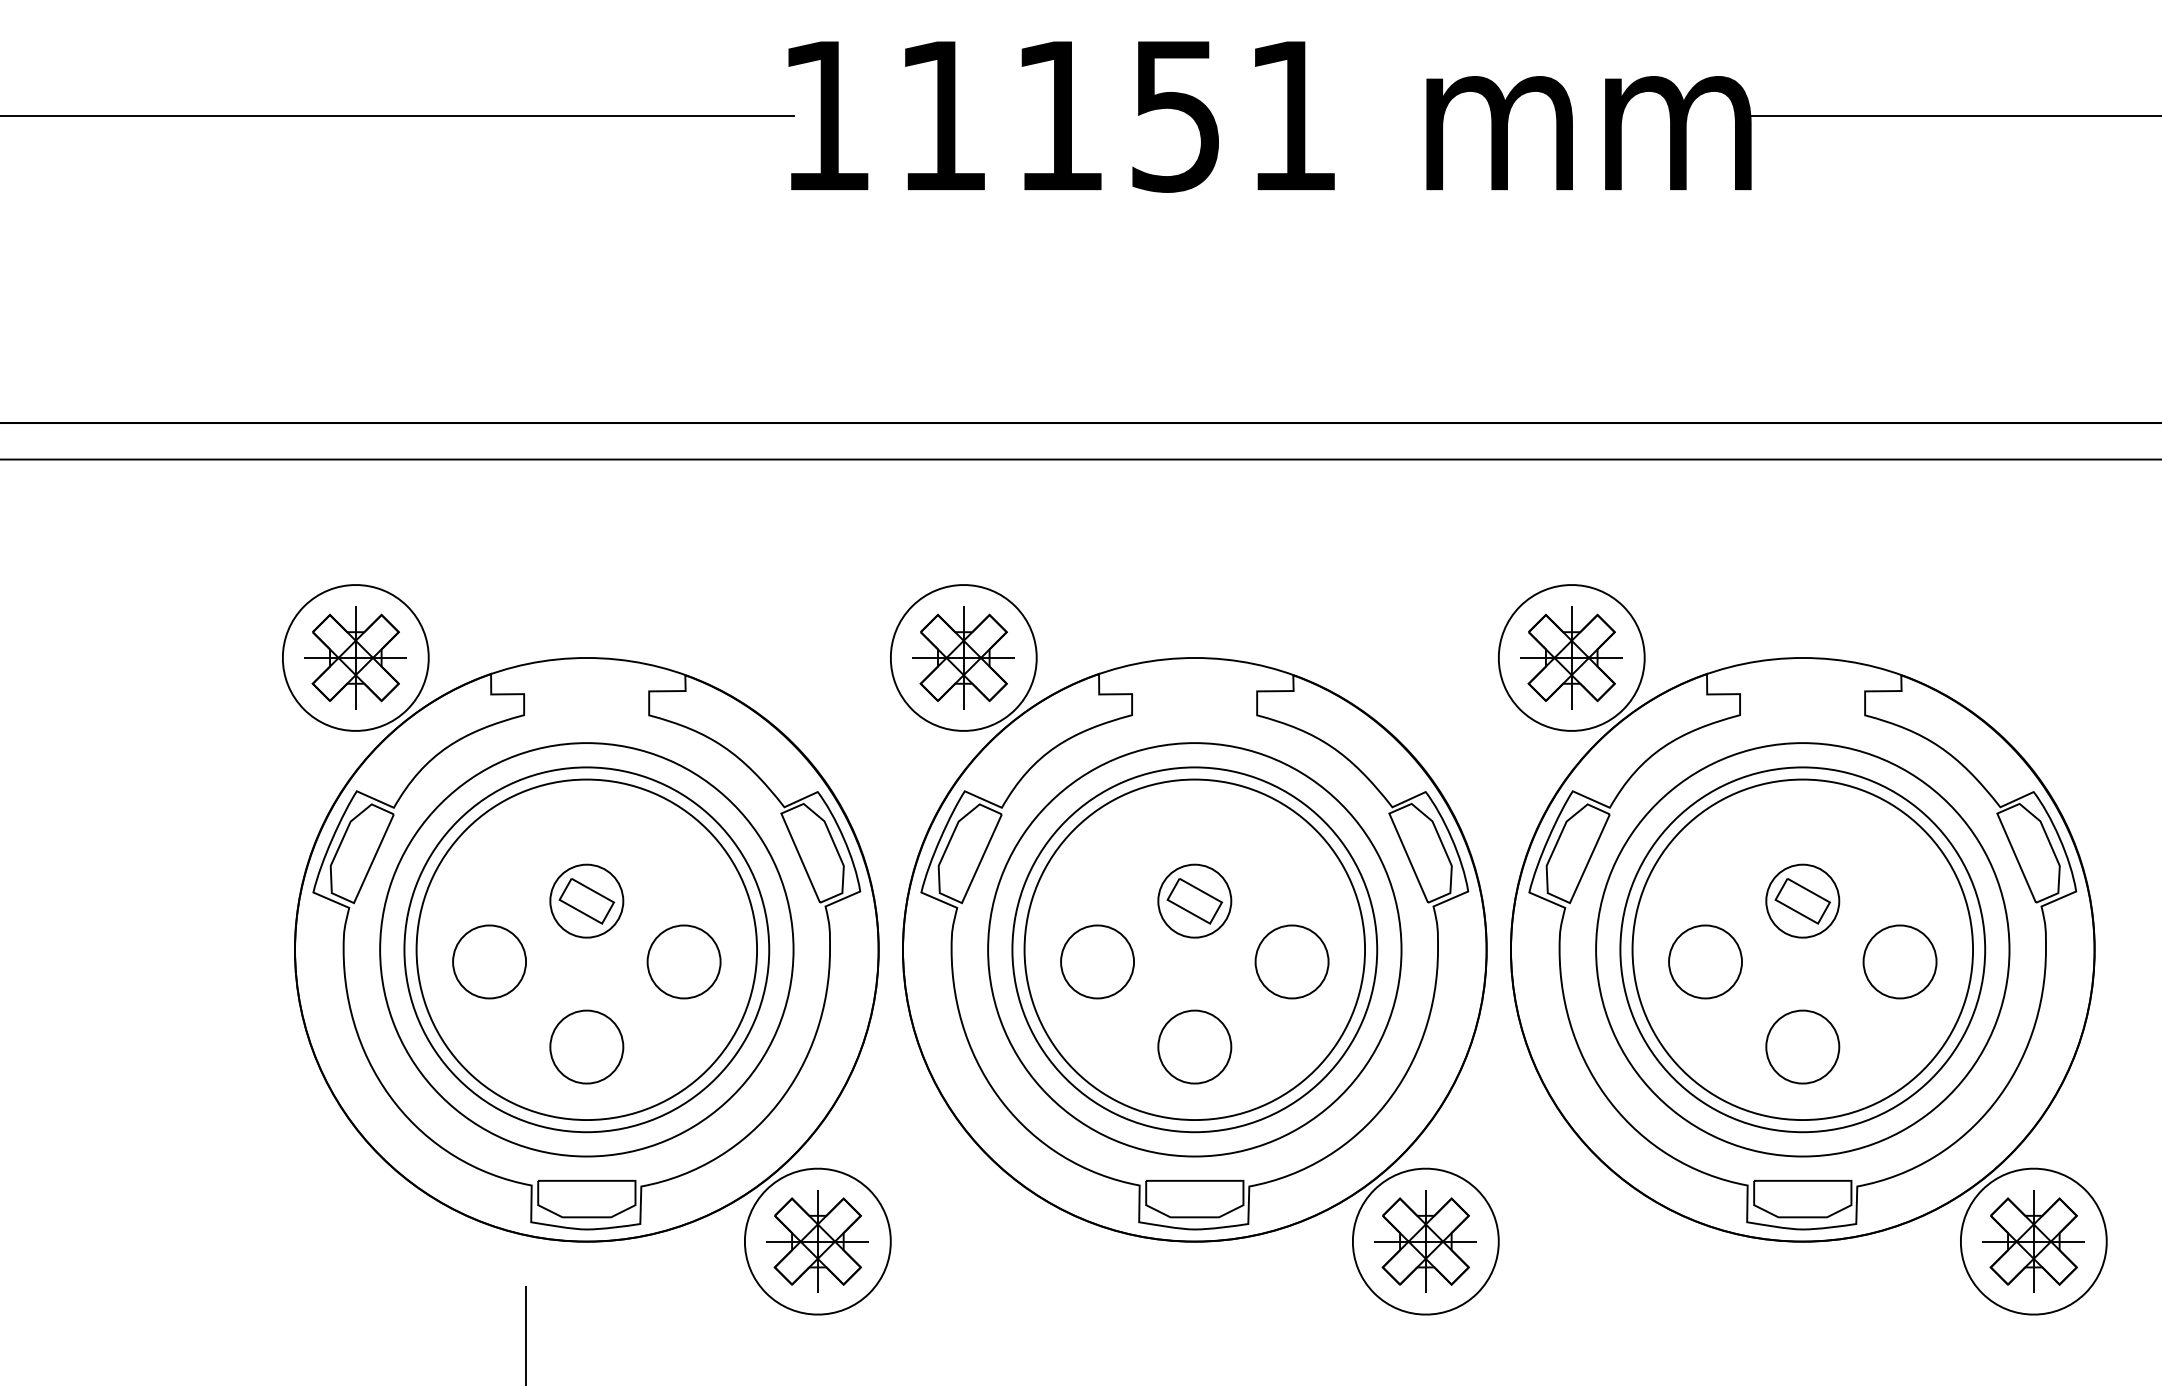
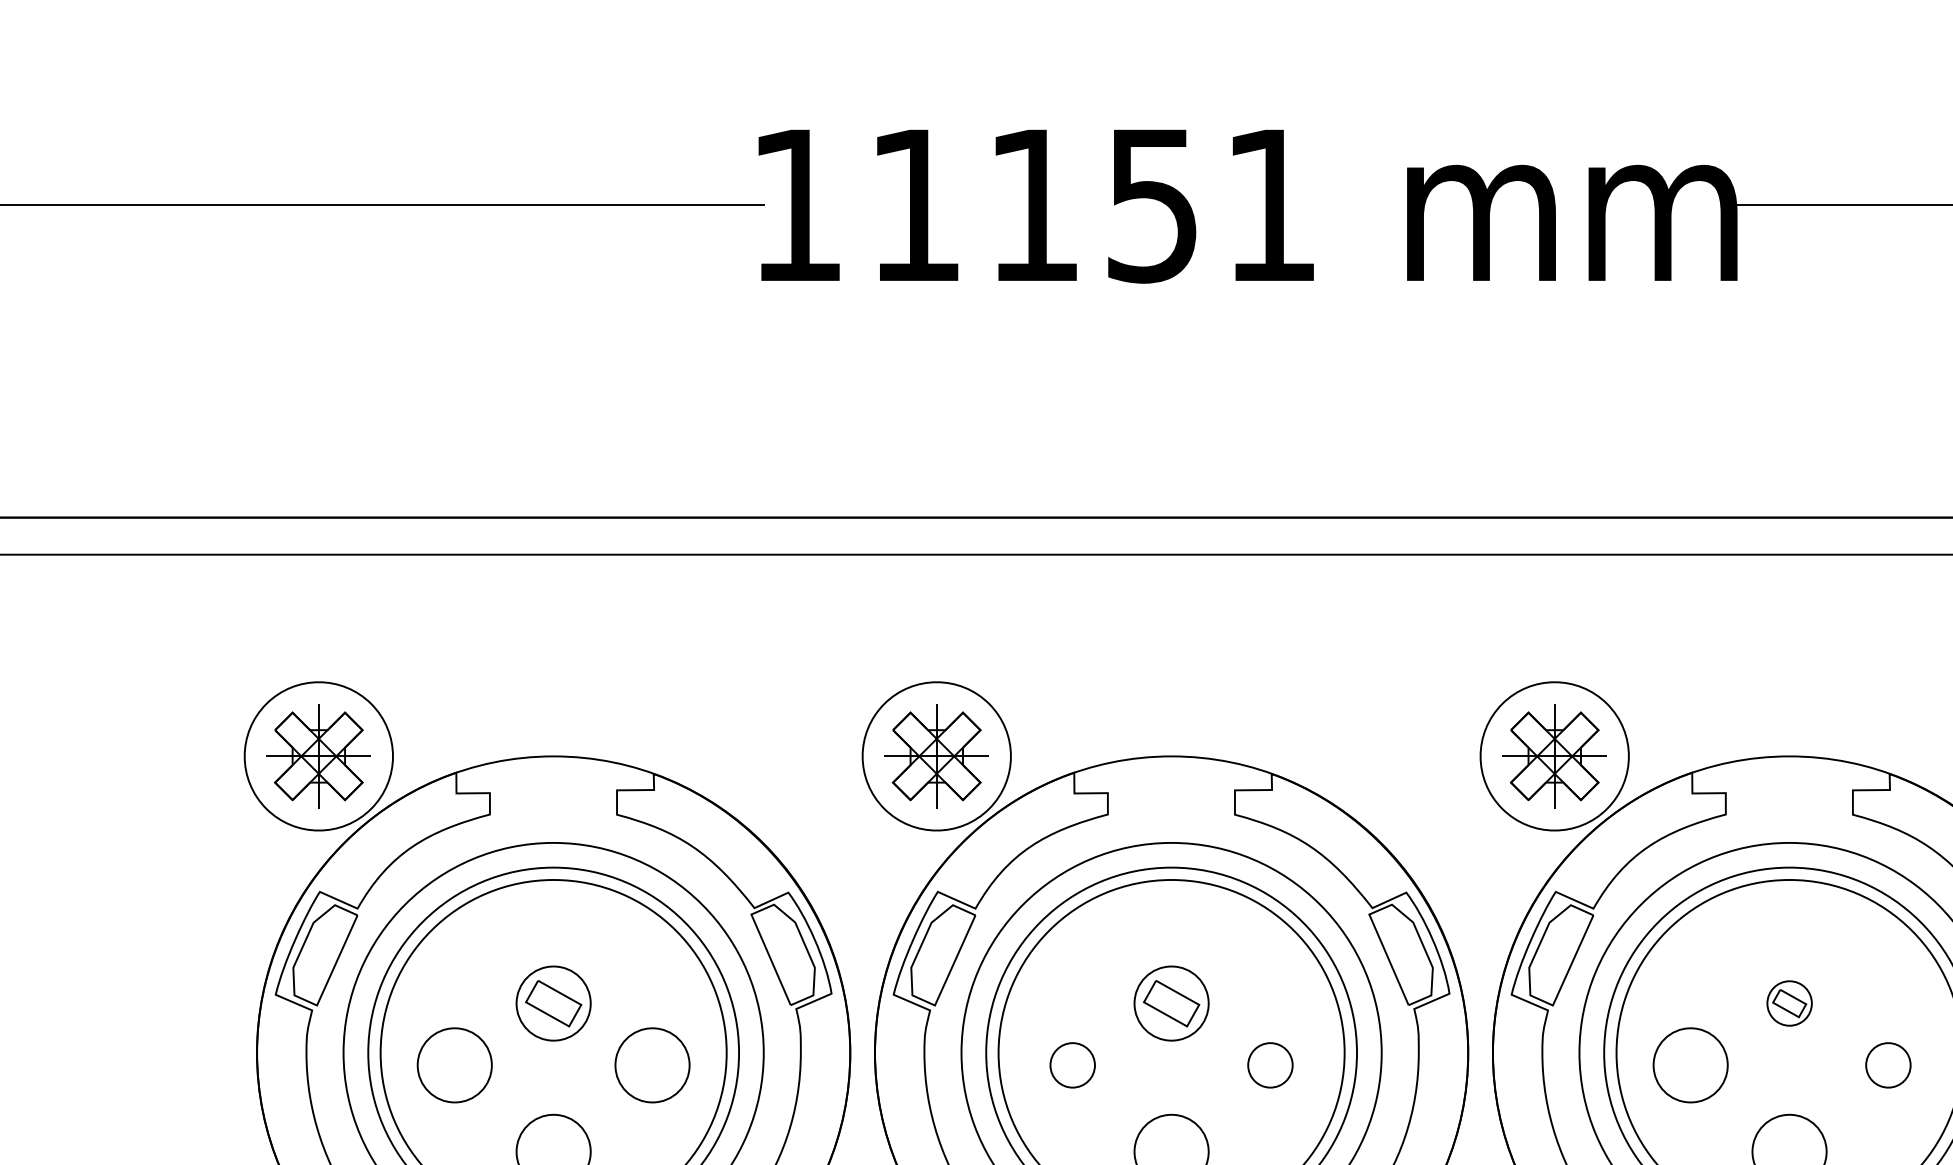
part: (1802, 900) -> (1789, 1002), size x0.6
part: (1097, 961) -> (1072, 1064), size x0.6
part: (1291, 961) -> (1269, 1064), size x0.6
part: (1899, 961) -> (1887, 1064), size x0.6

